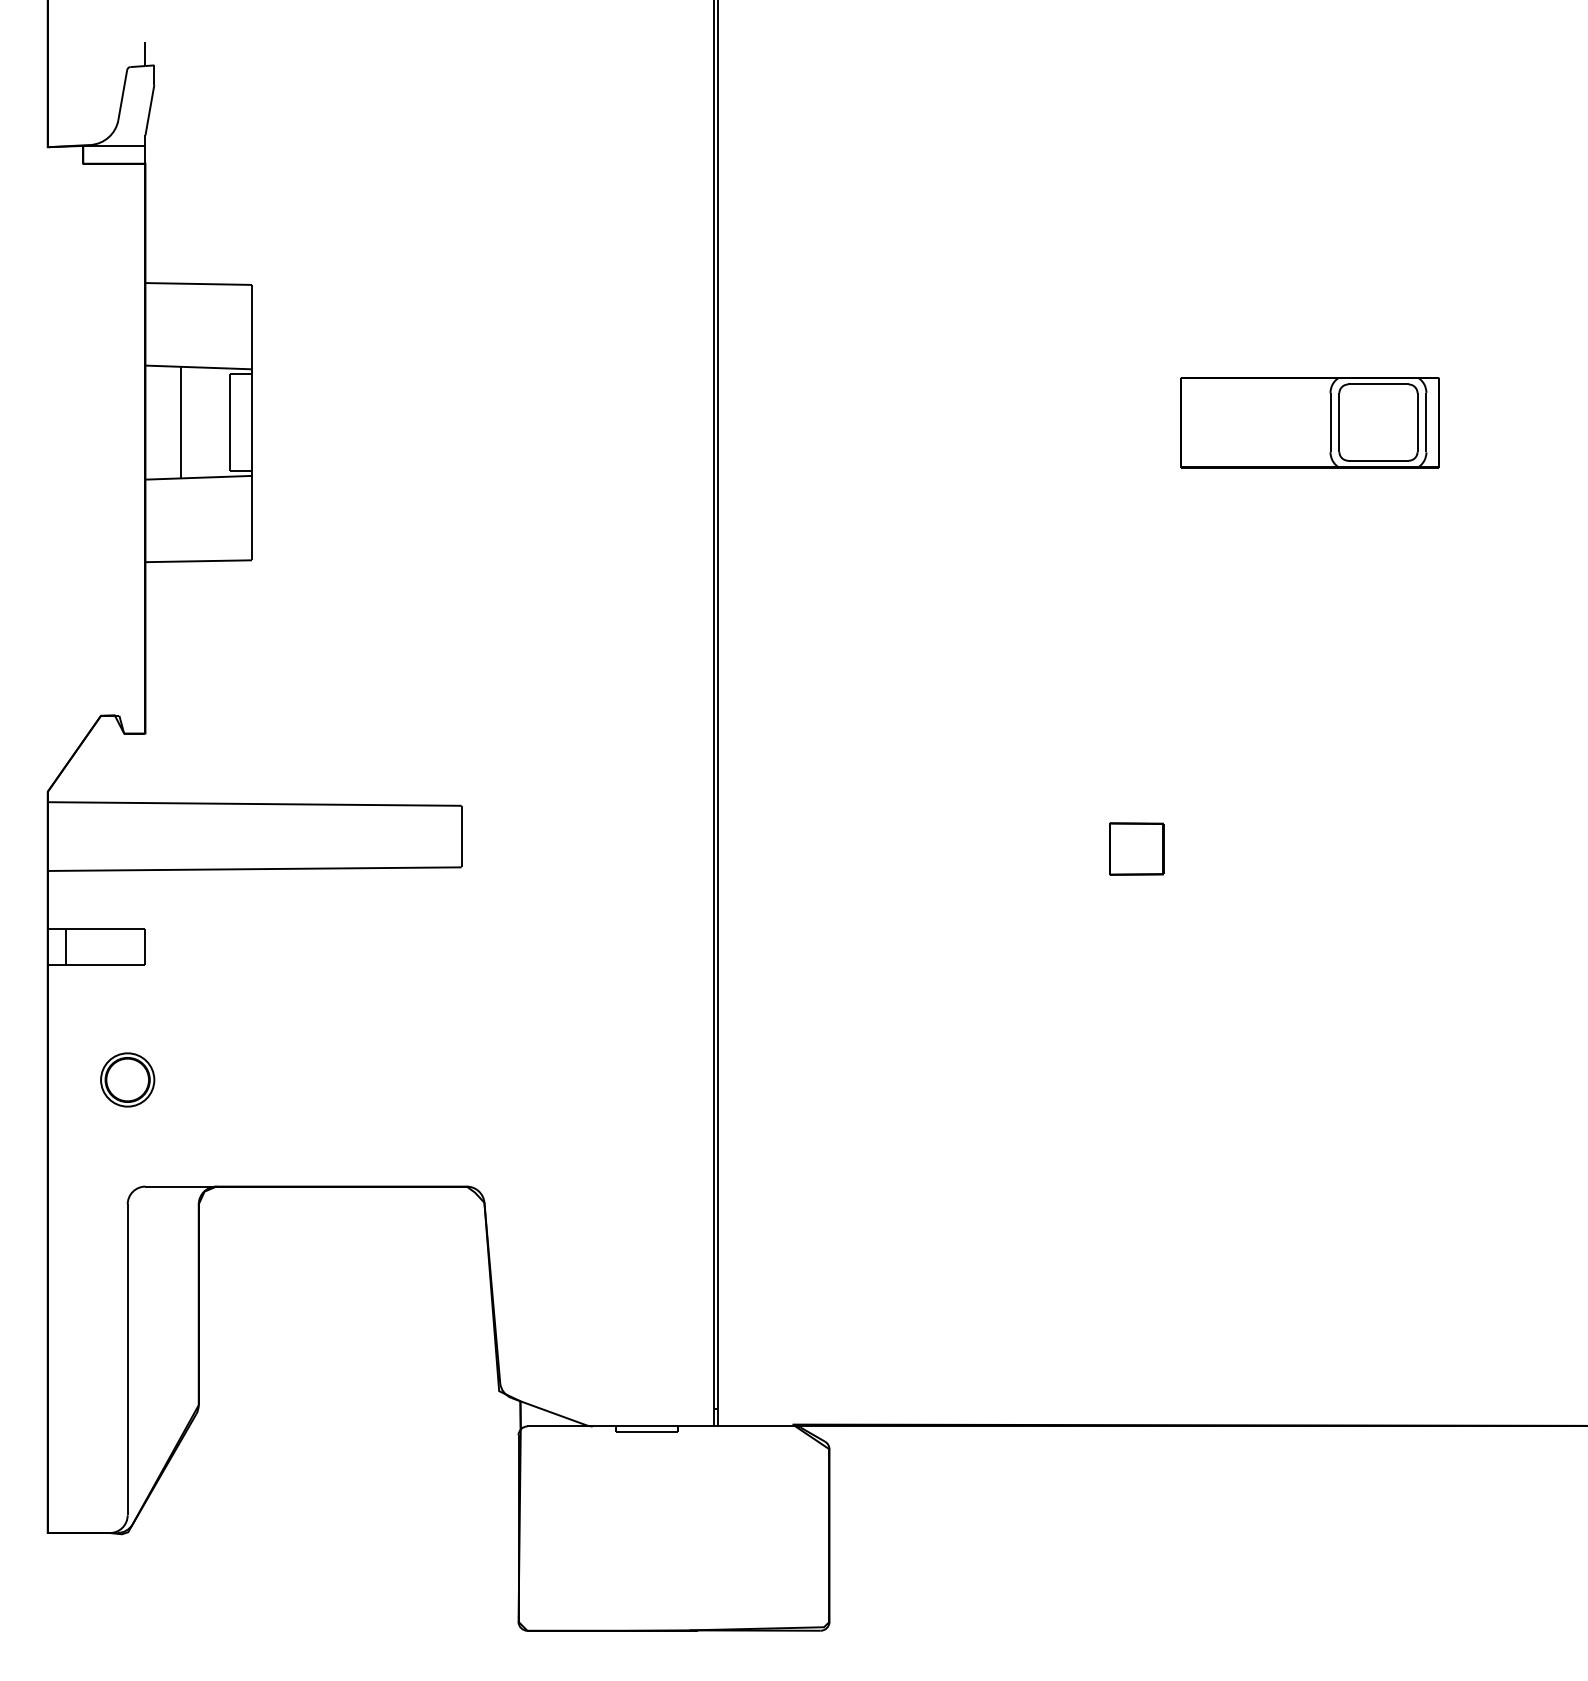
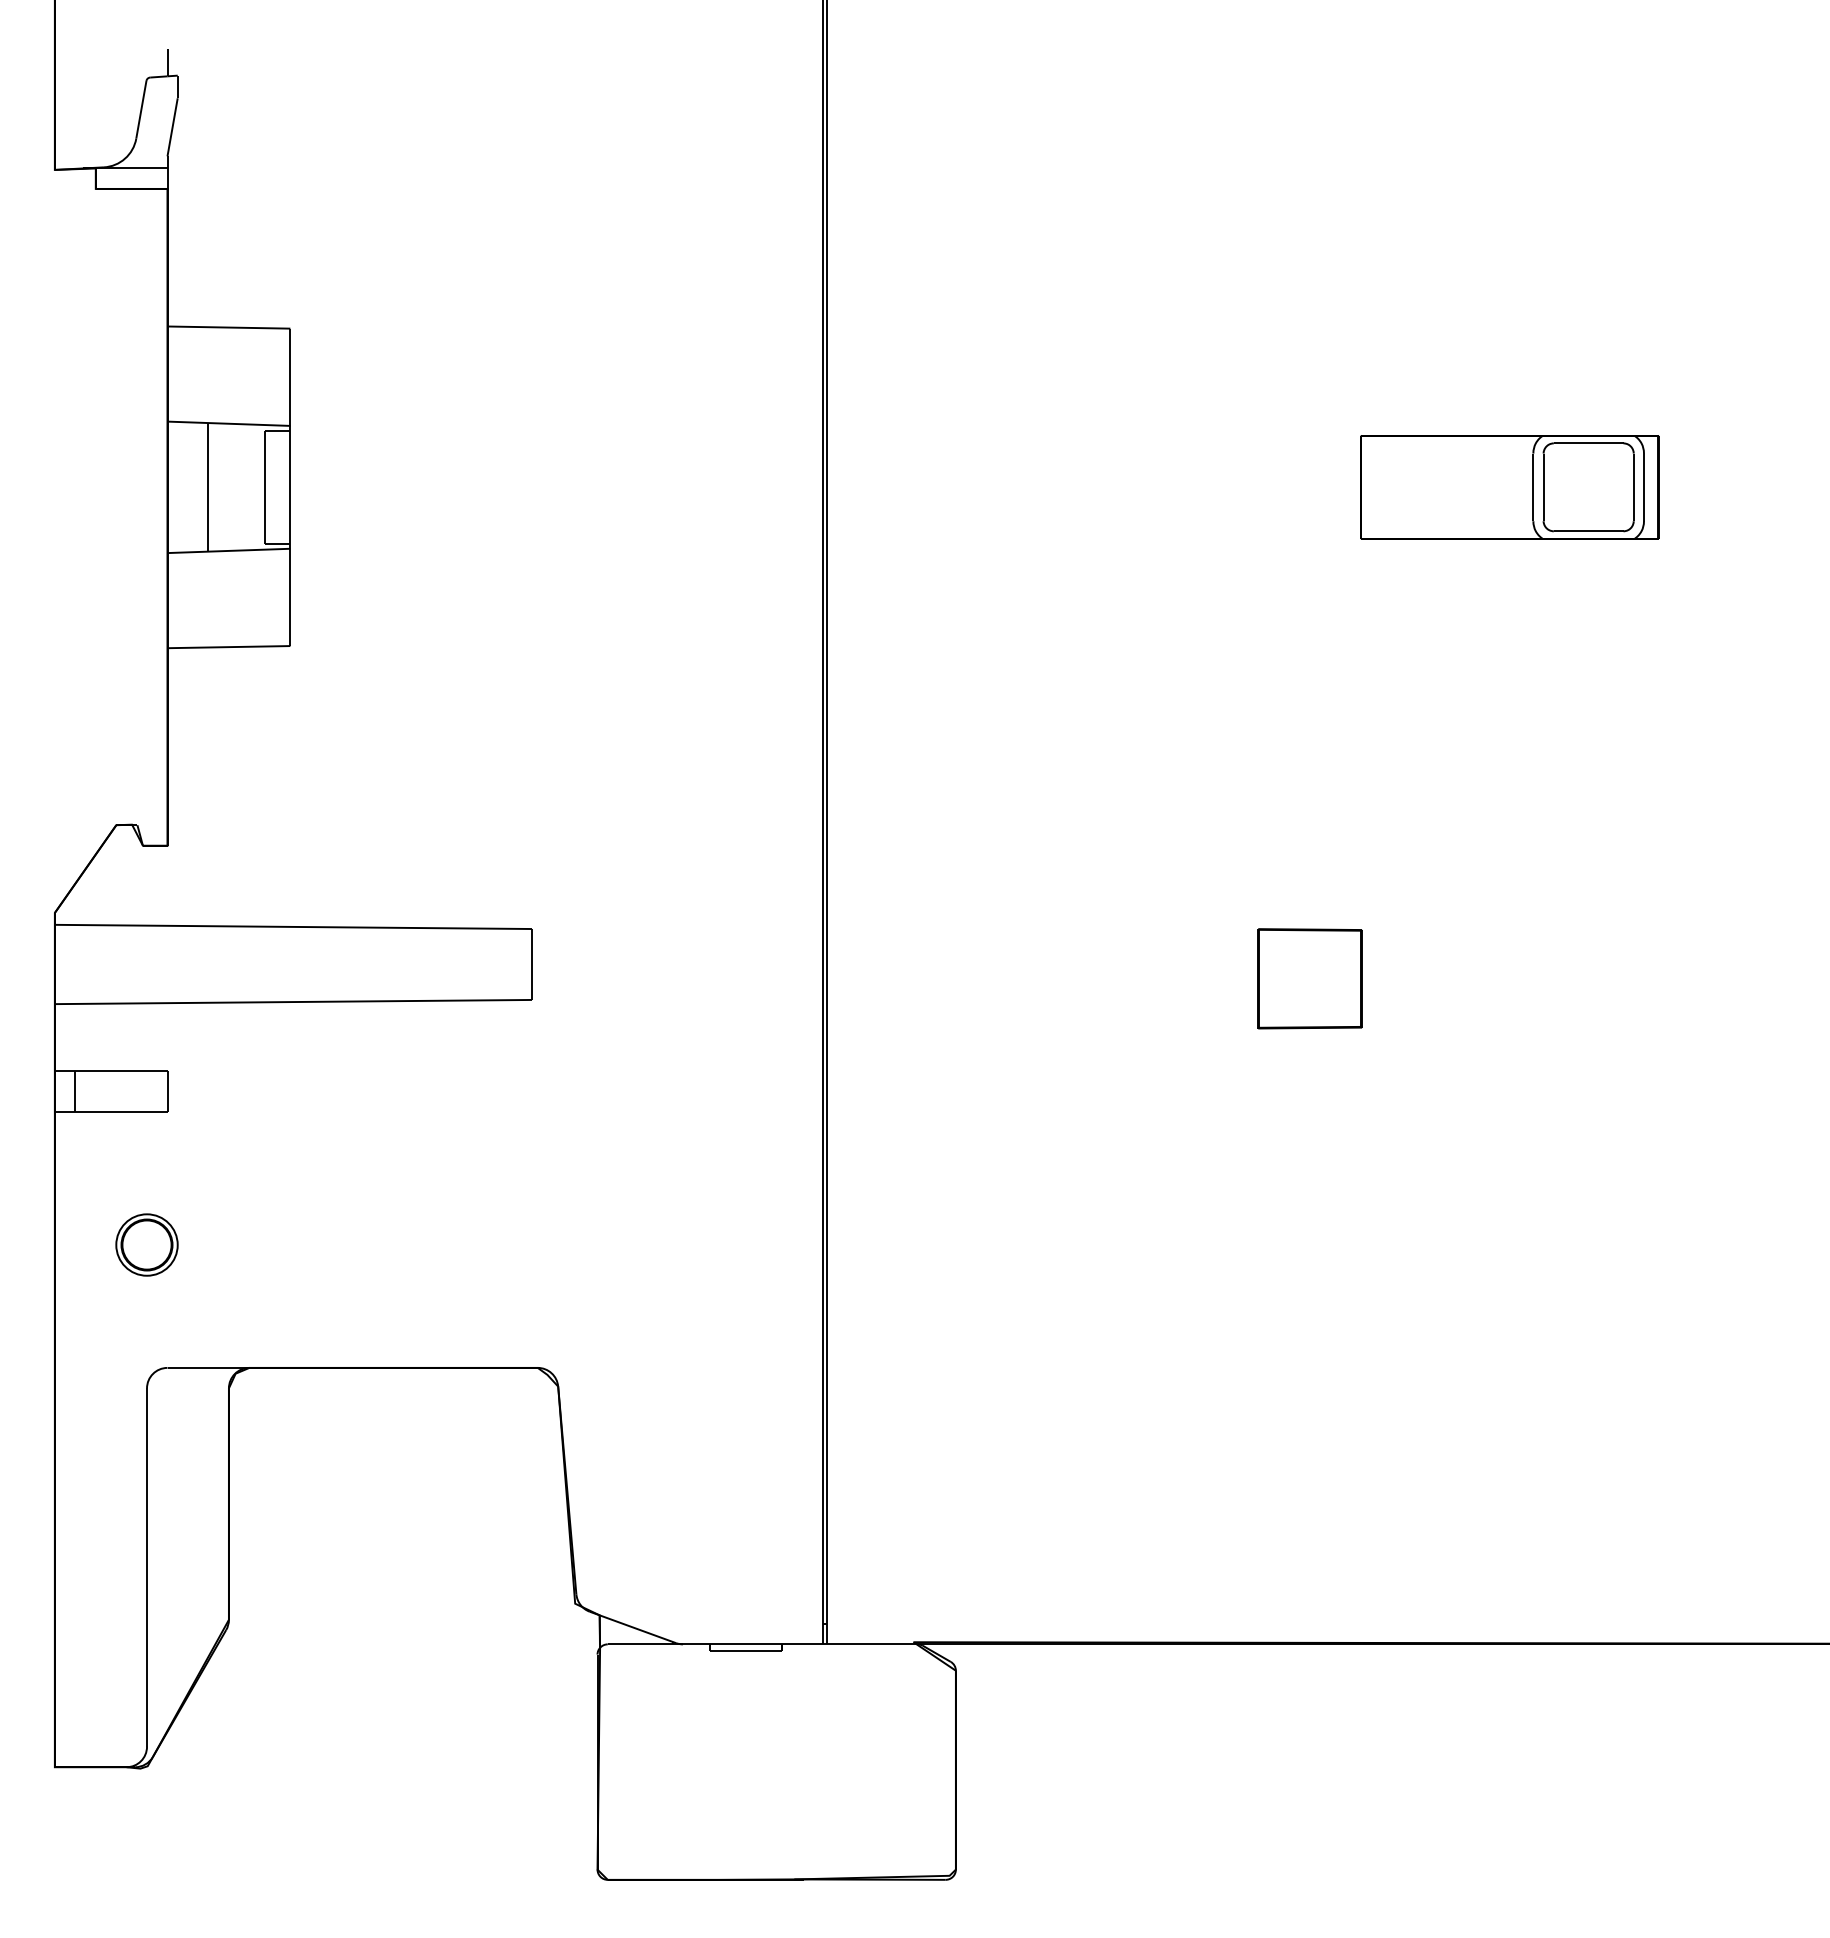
part: (1136, 848) -> (1309, 978), size x1.67

